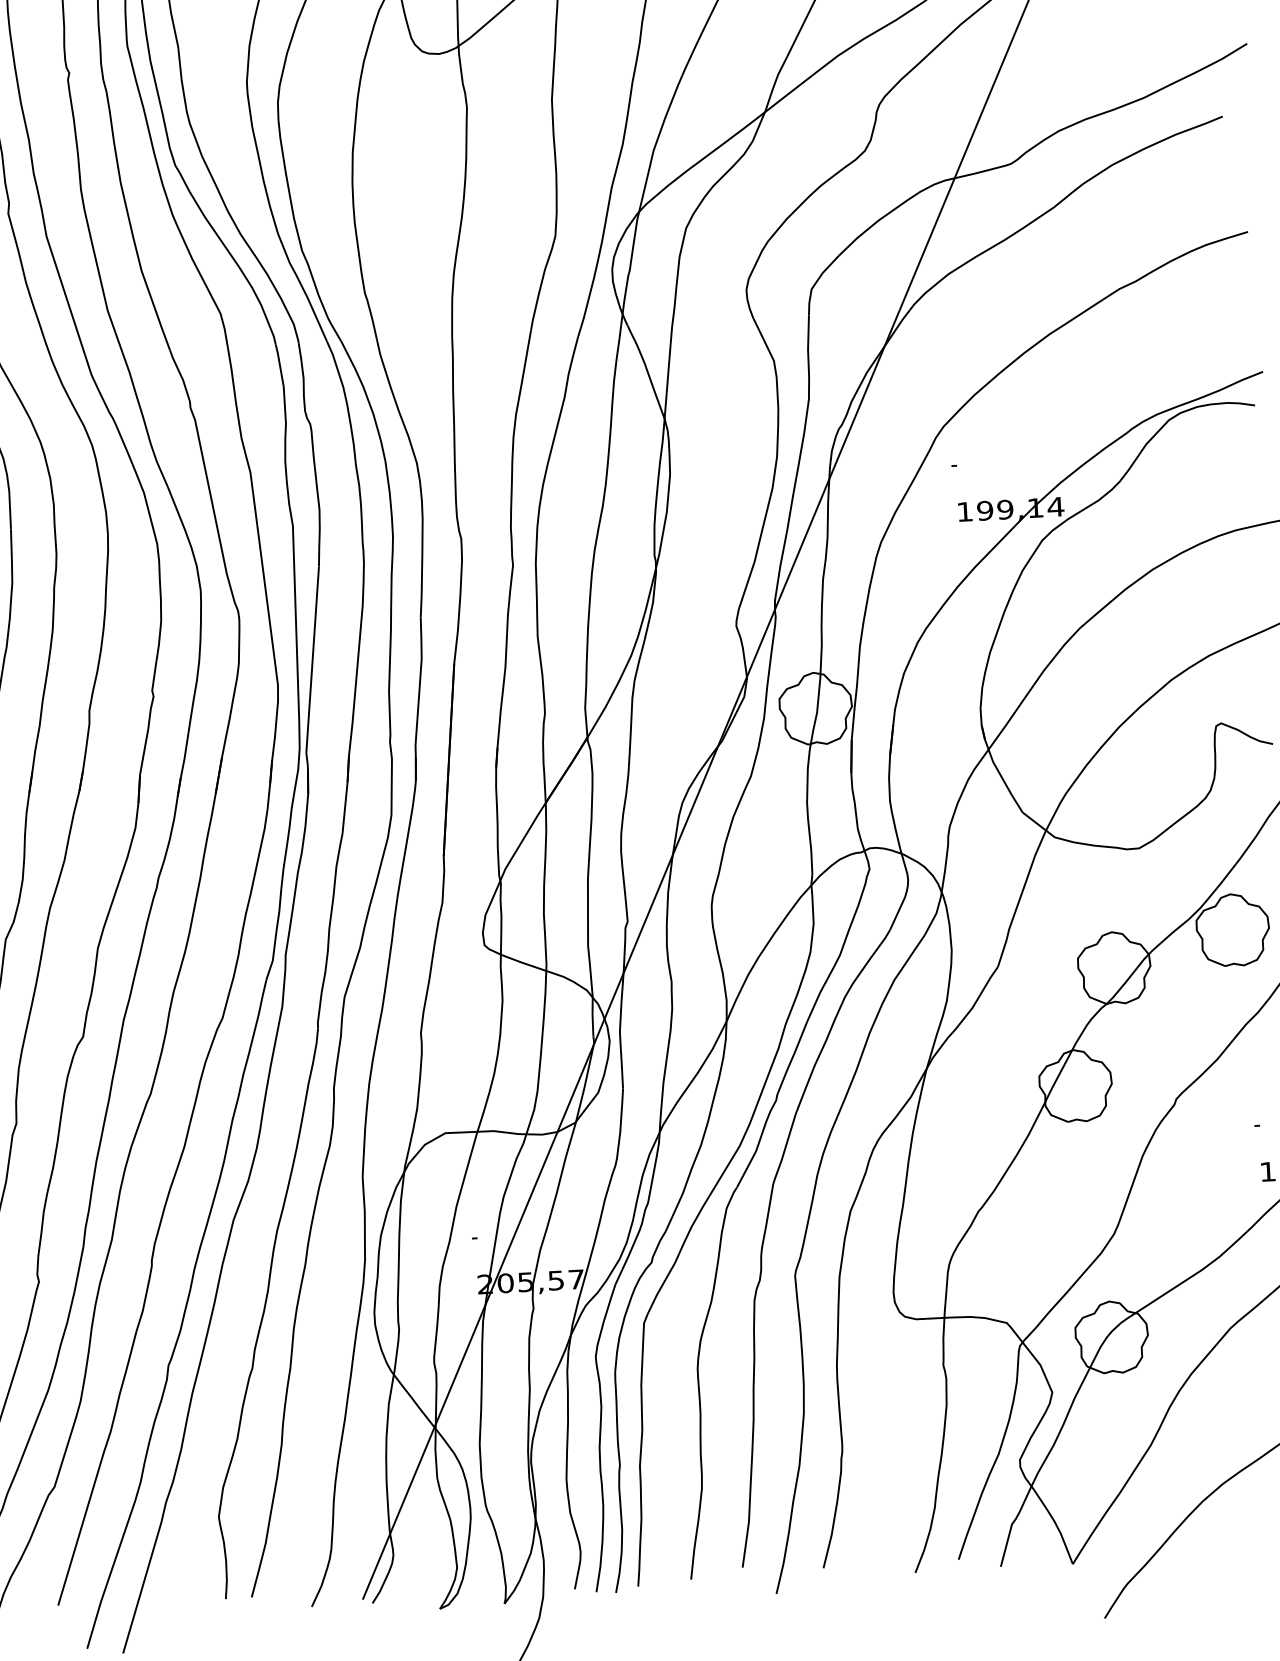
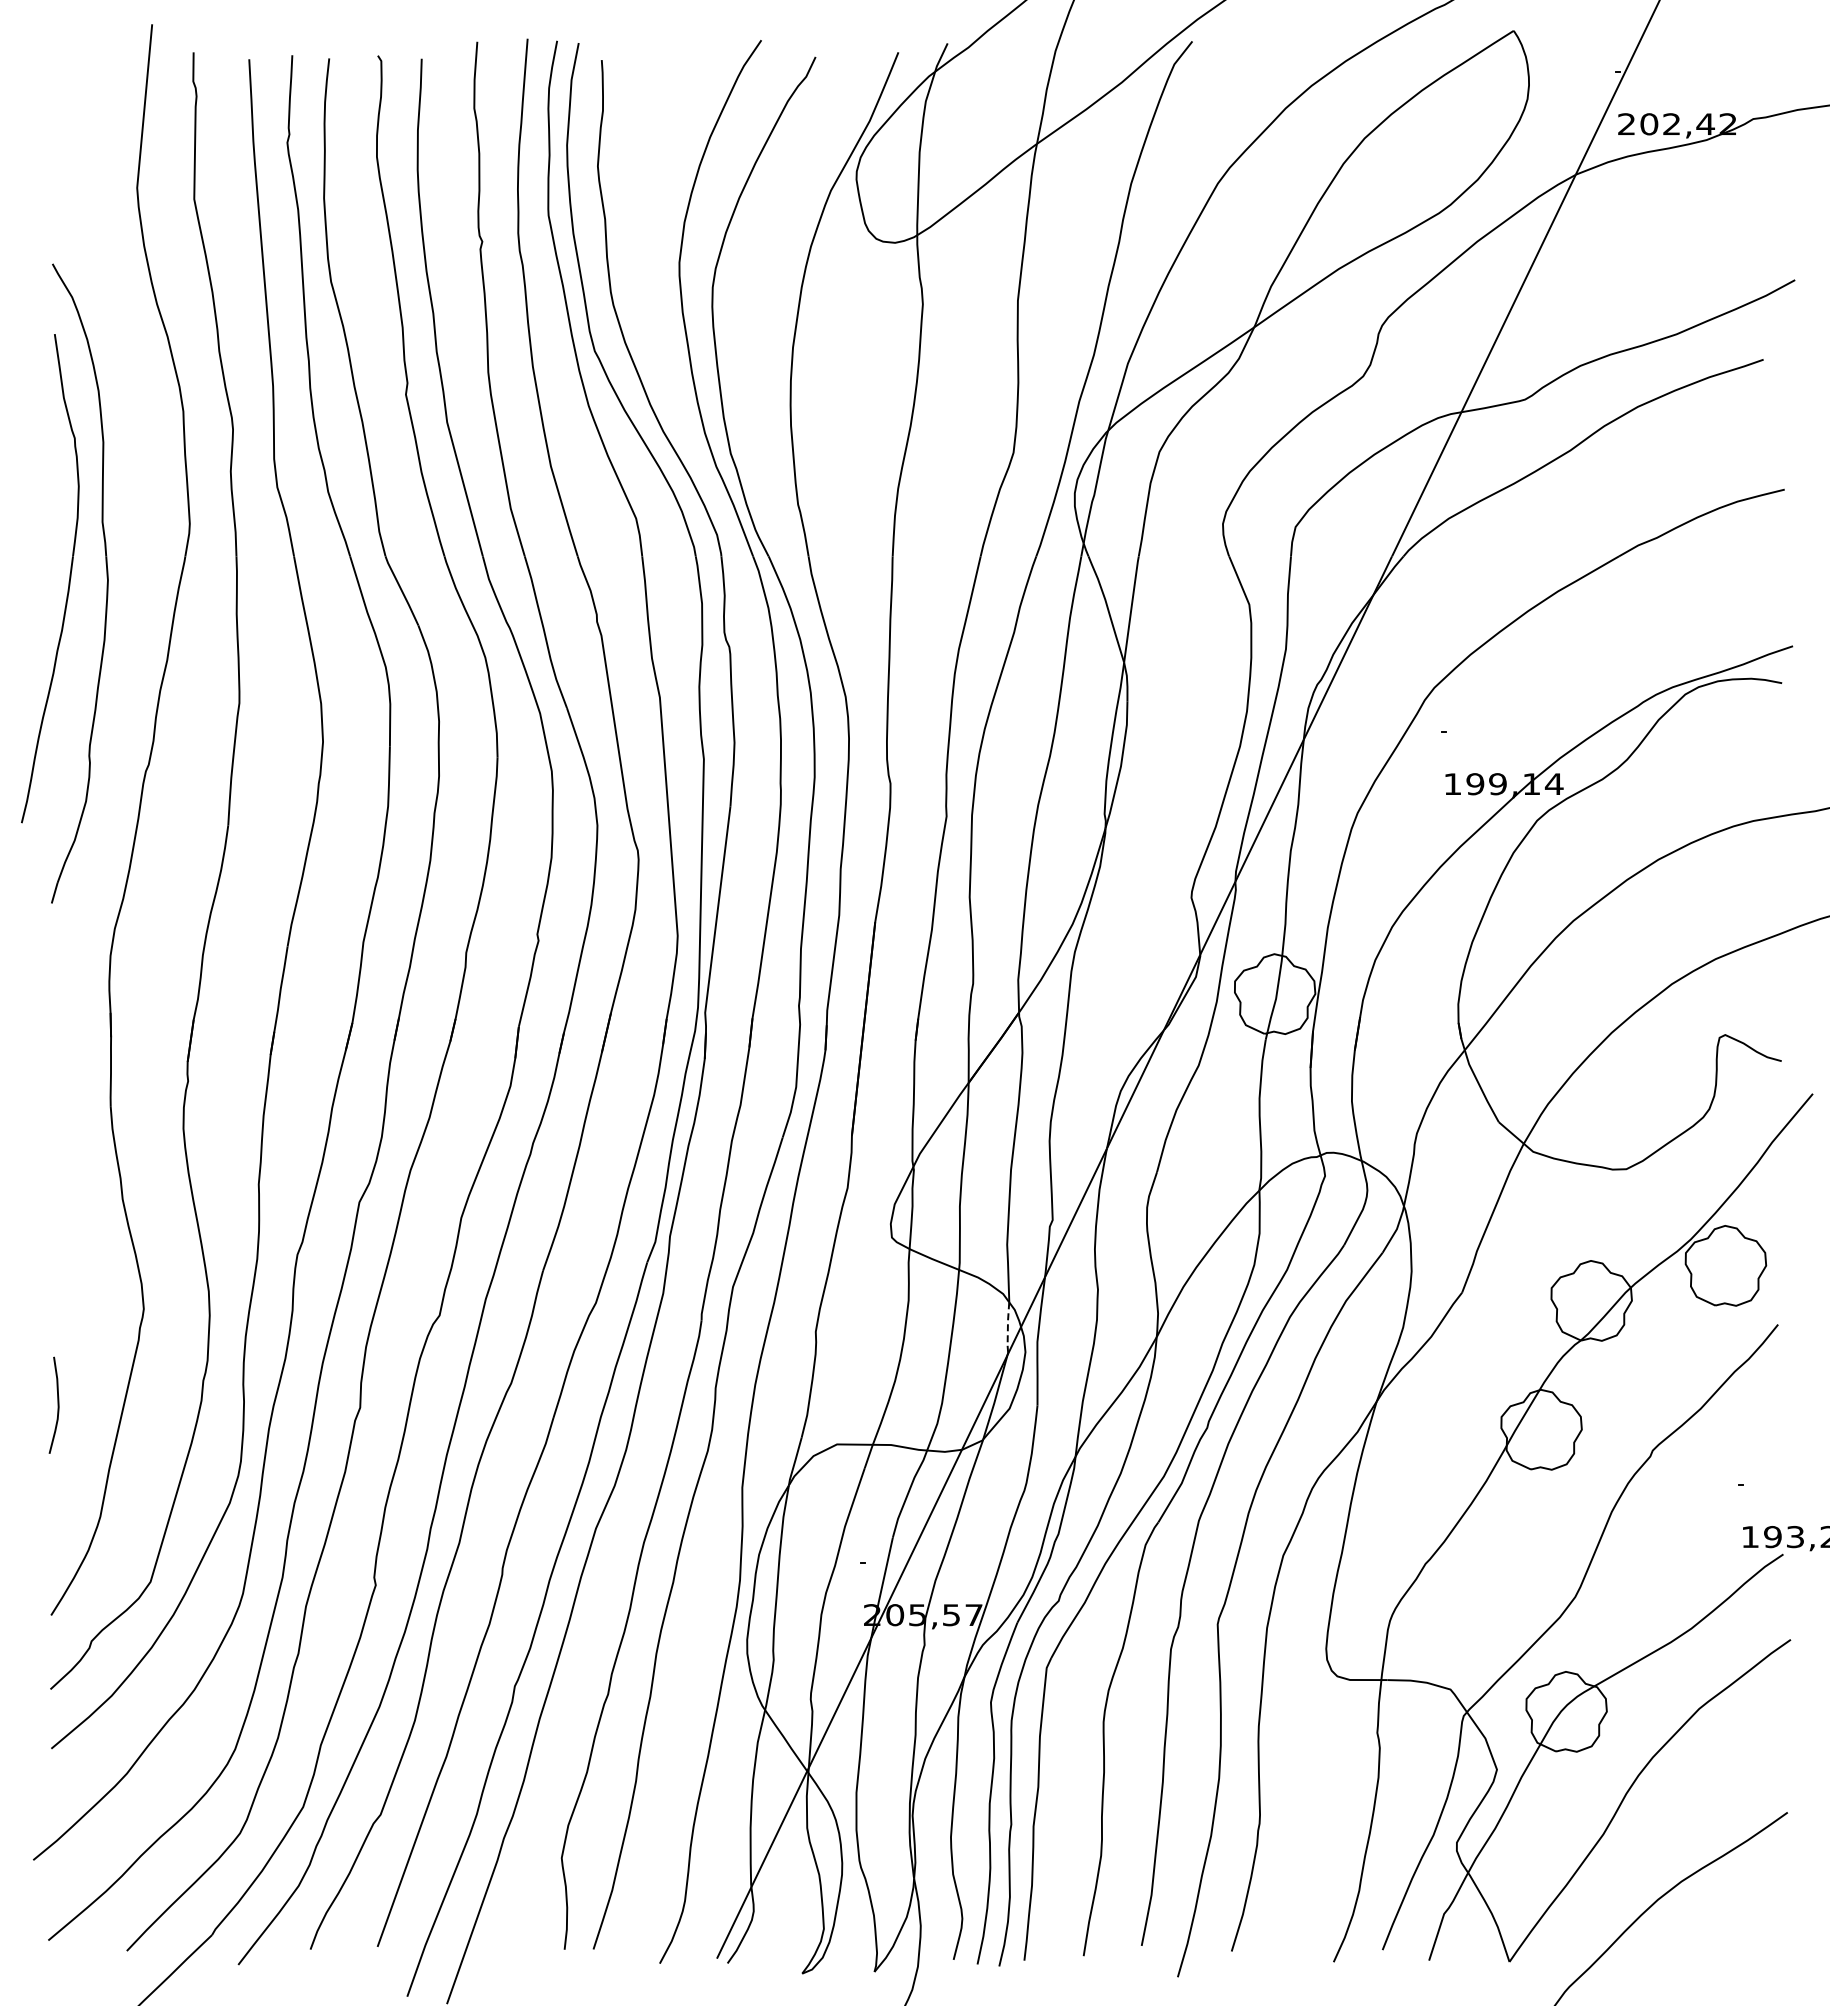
line: (592, 1016) -> (1007, 1323), solid -> dashed

